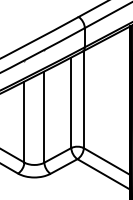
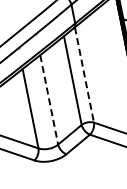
line: (83, 99) -> (84, 74), solid -> dashed
line: (44, 117) -> (49, 100), solid -> dashed

